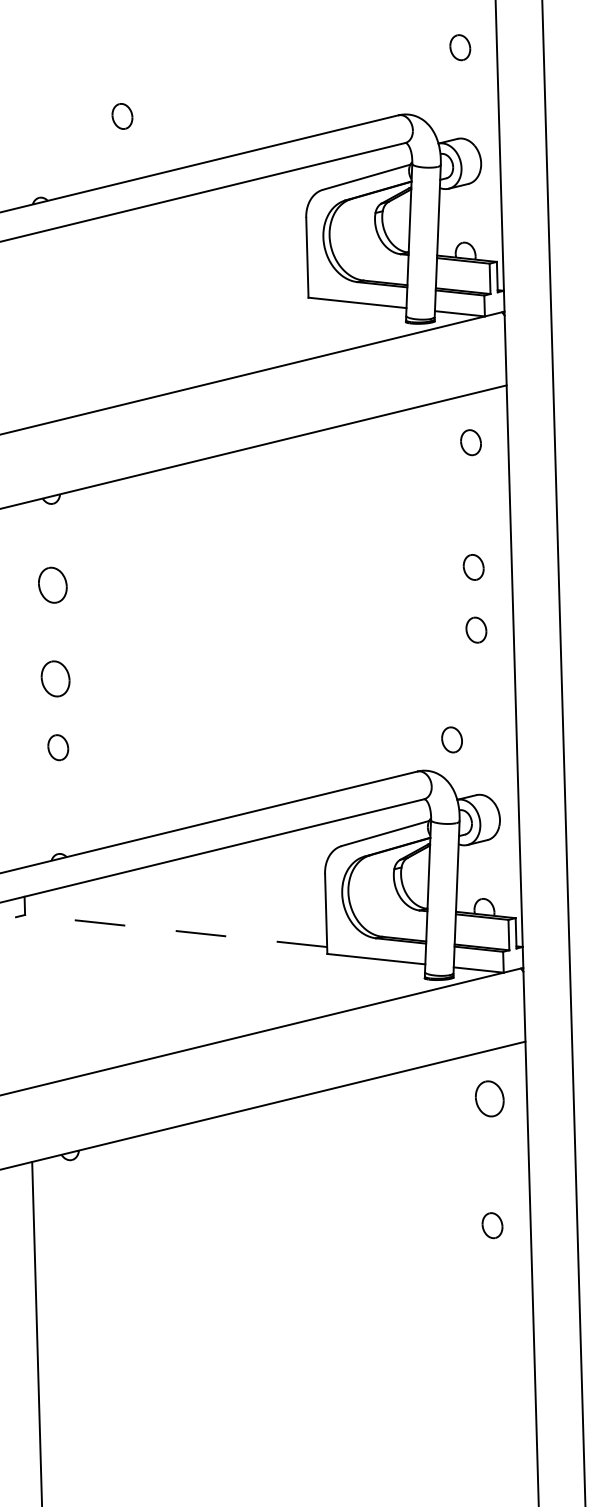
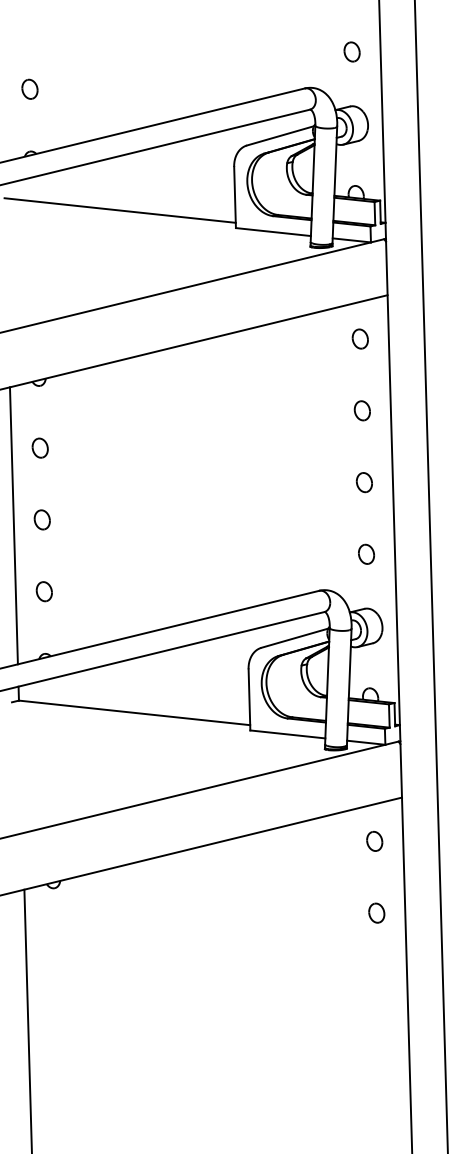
part: (460, 47) -> (352, 51), moved
part: (122, 116) -> (29, 89), moved
line: (157, 274) -> (120, 210), added
part: (473, 567) -> (362, 410), moved
part: (52, 584) -> (39, 447), size x0.71
part: (55, 678) -> (42, 519), size x0.71
line: (18, 686) -> (13, 525), added
part: (451, 739) -> (366, 554), moved
part: (58, 747) -> (44, 591), moved
line: (176, 931) -> (134, 713), dashed -> solid
part: (489, 1098) -> (374, 841), size x0.71
part: (492, 1225) -> (376, 913), moved

